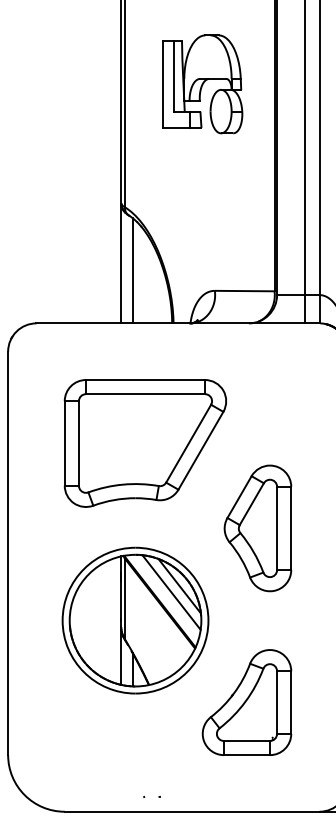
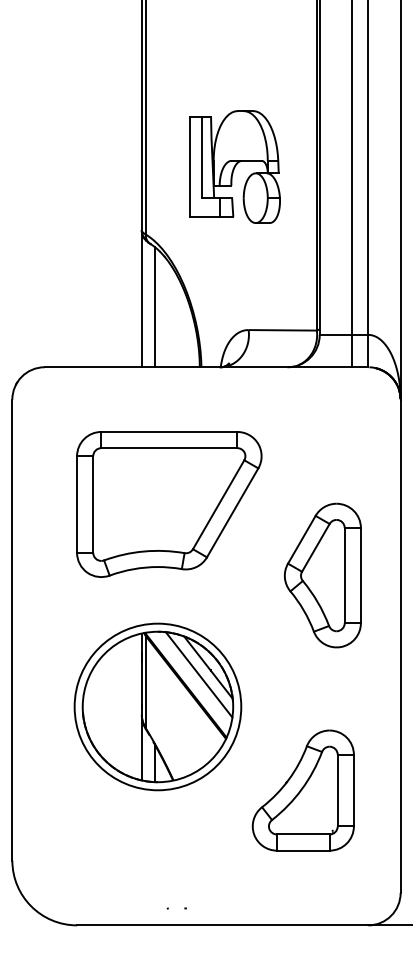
part: (202, 83) -> (234, 166), moved
part: (257, 528) -> (322, 575), moved
part: (246, 702) -> (302, 790), moved

